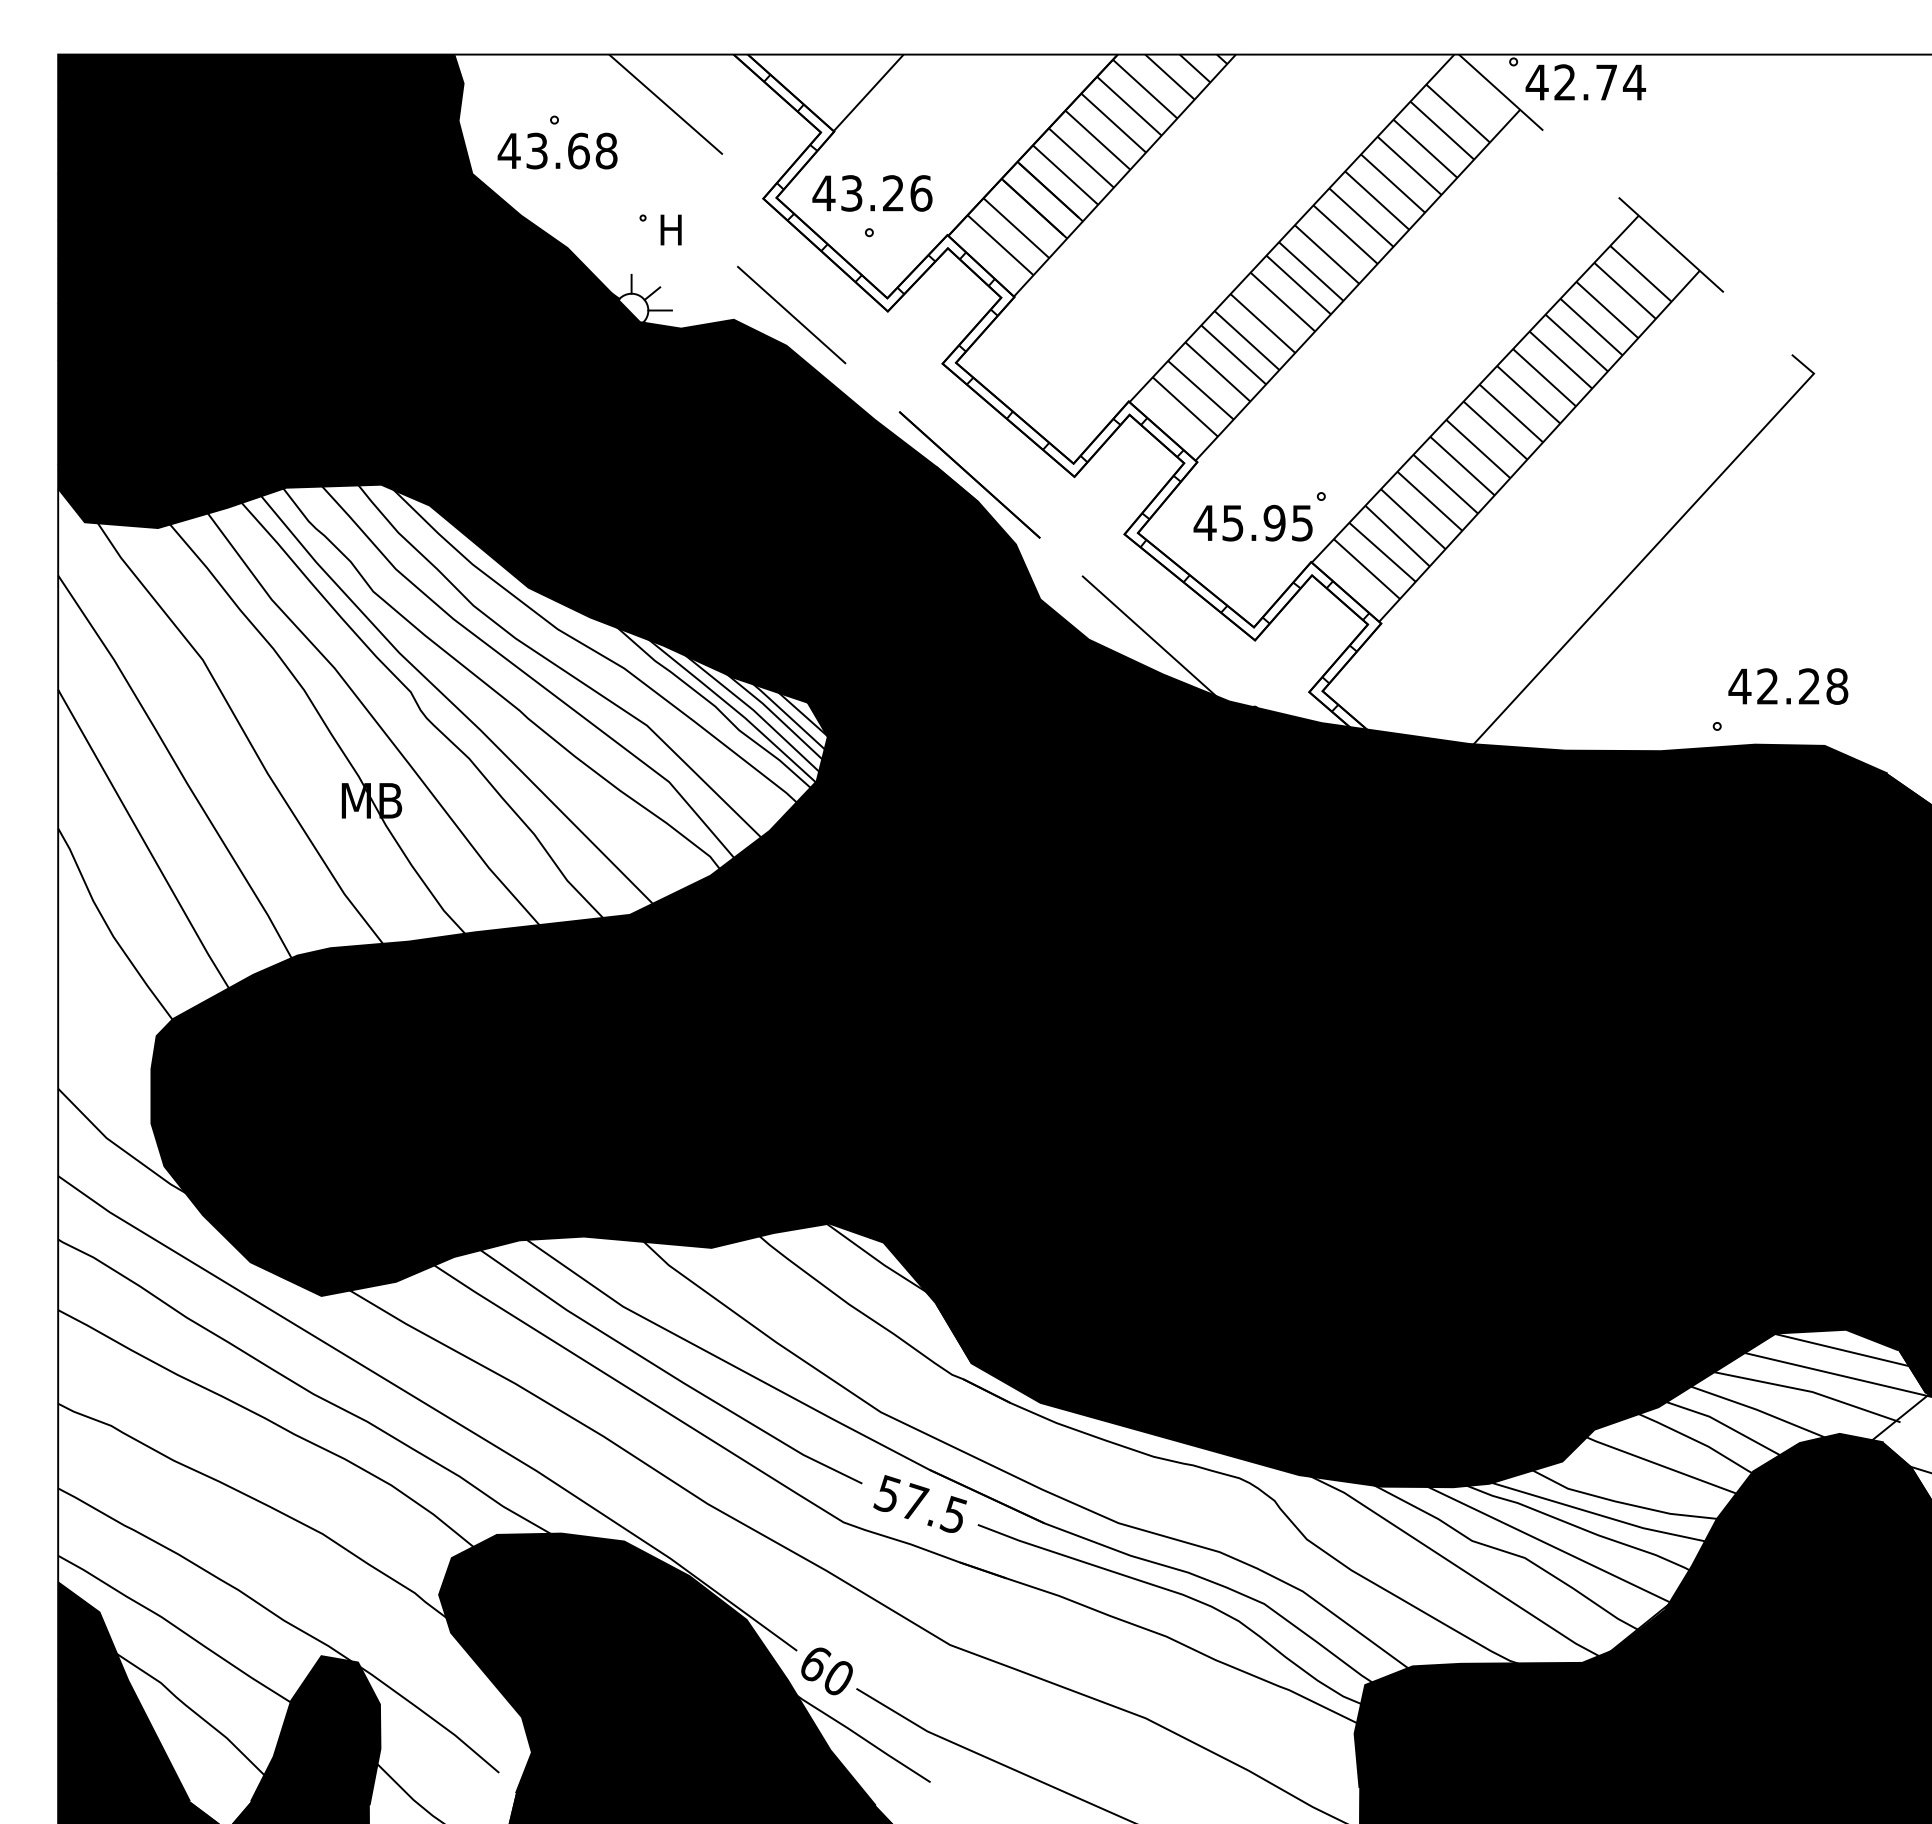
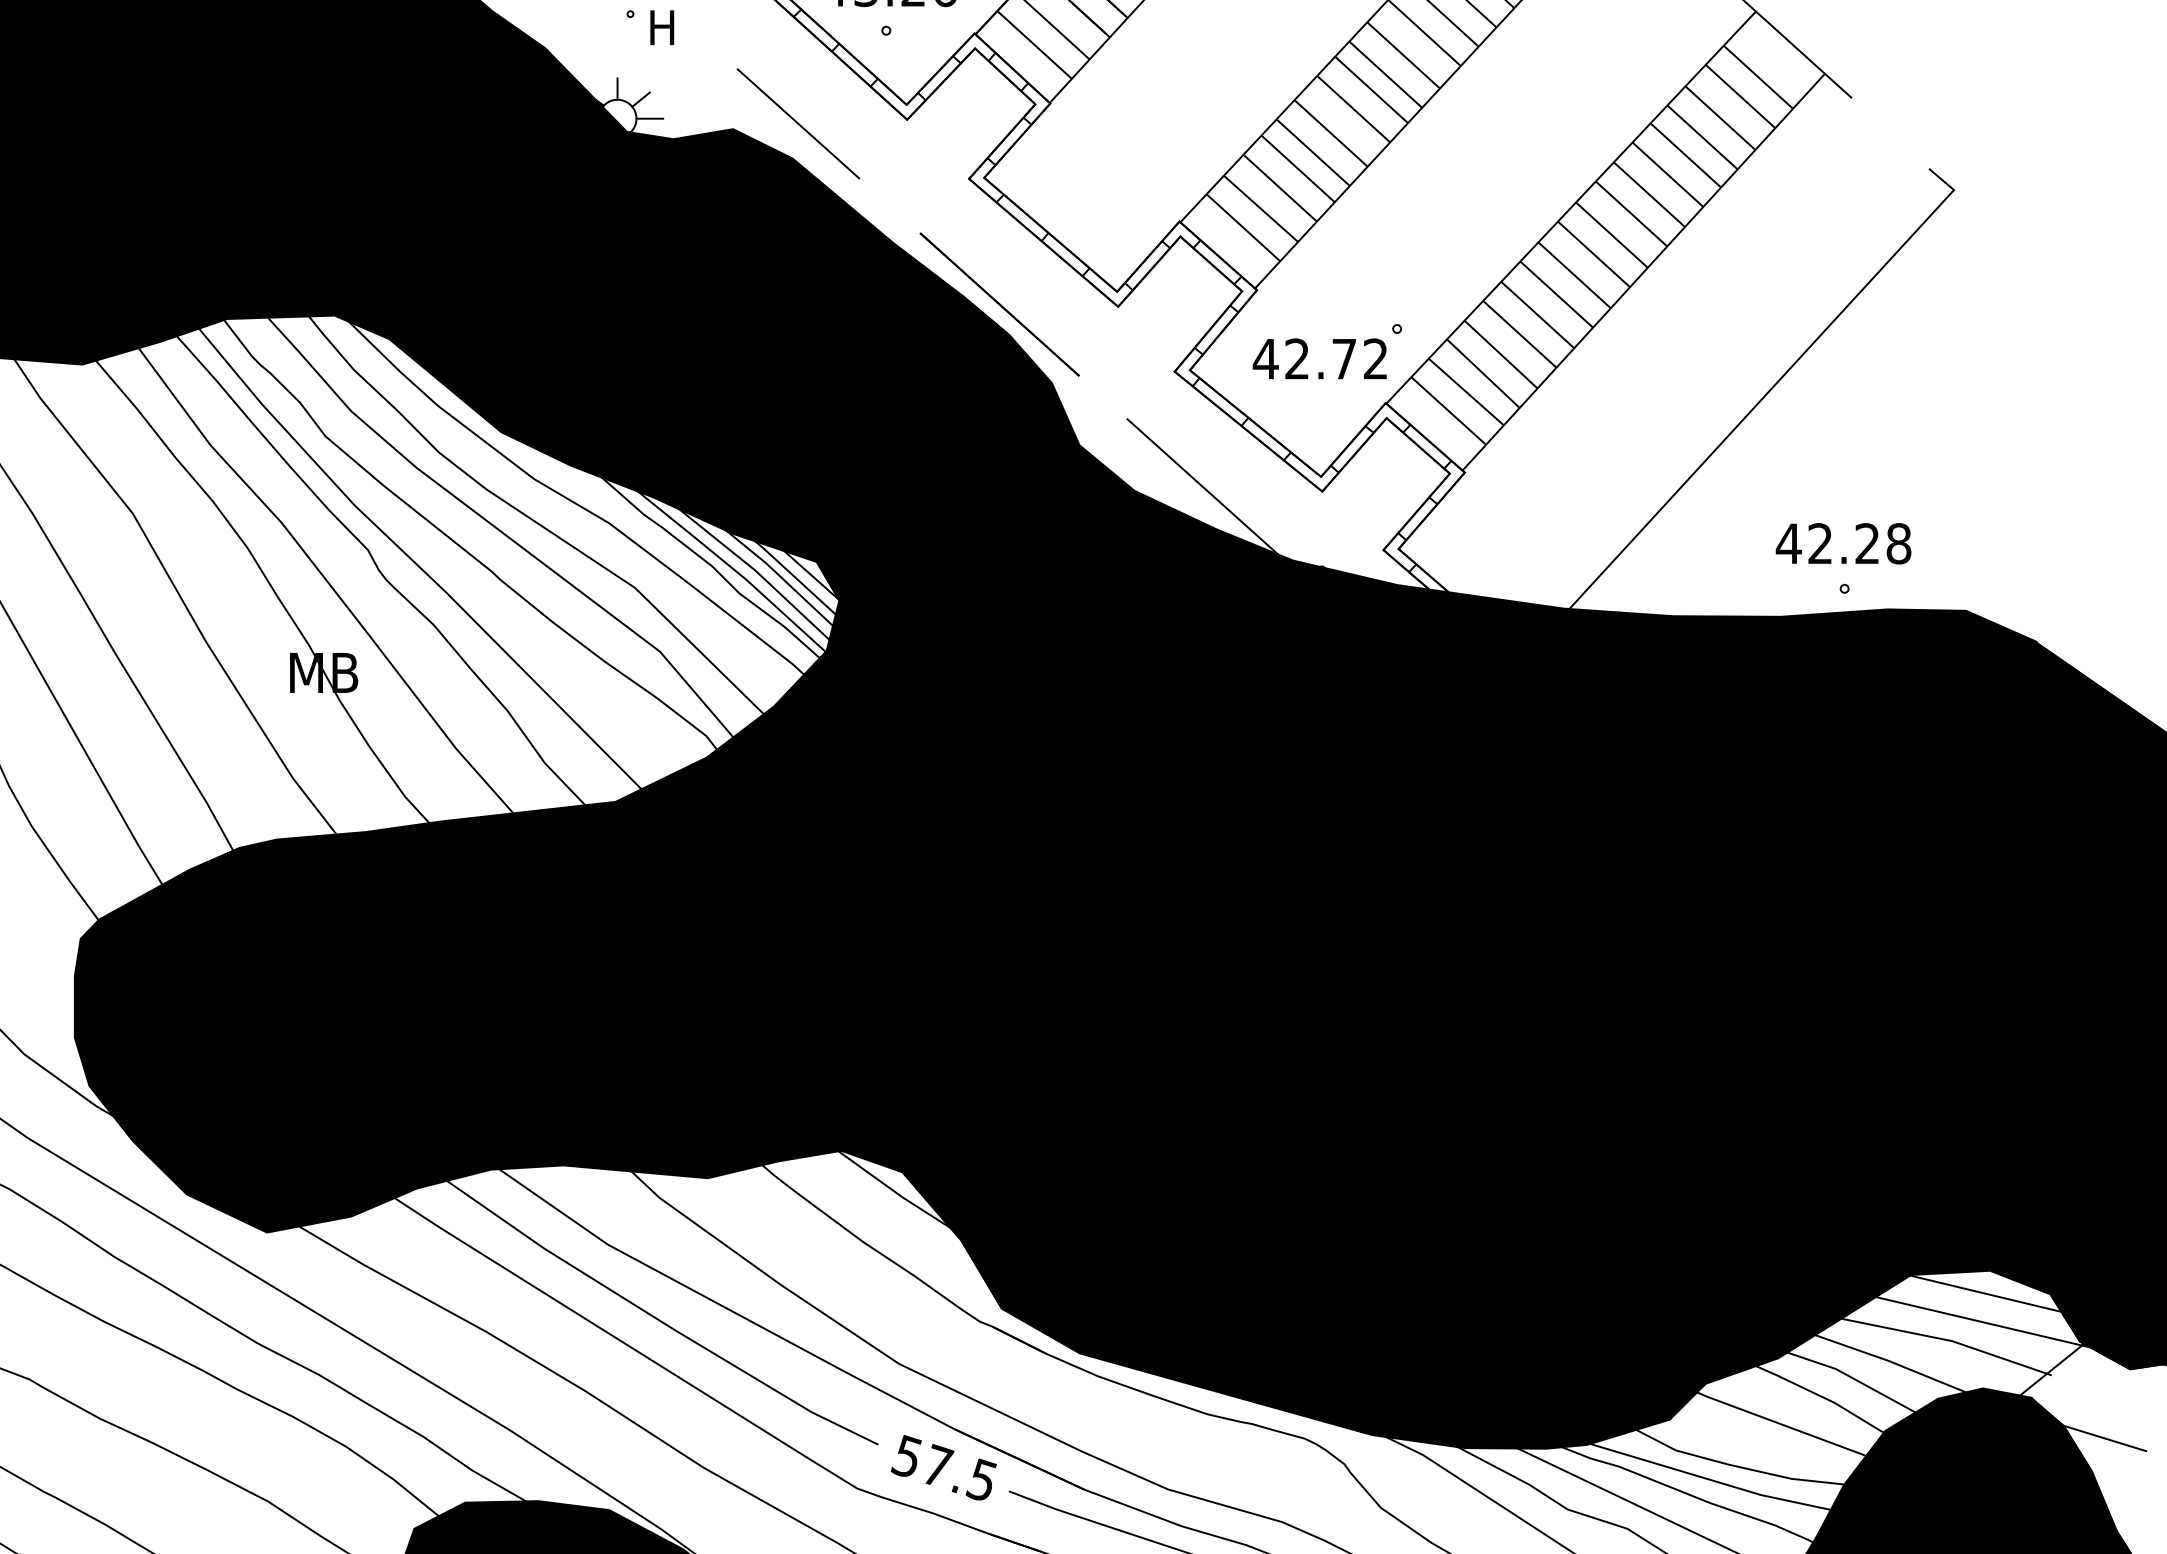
text: (1267, 522) -> (1336, 358), 45.95 -> 42.72
text: (1788, 686) -> (1843, 543), moved

